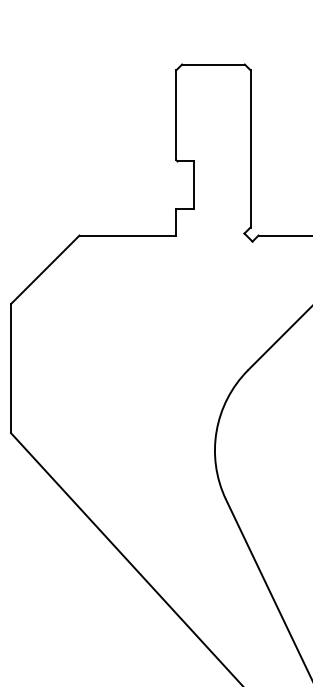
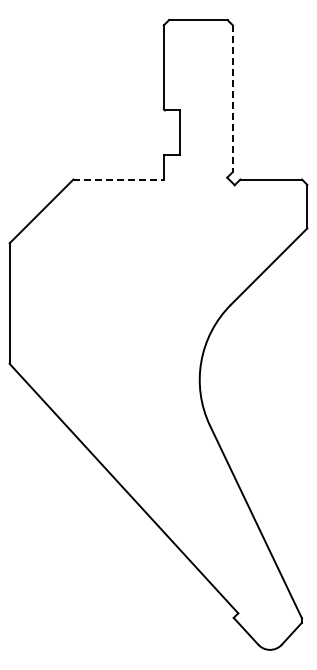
line: (250, 149) -> (232, 99), solid -> dashed
line: (128, 235) -> (119, 179), solid -> dashed

